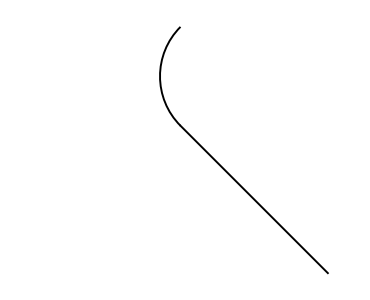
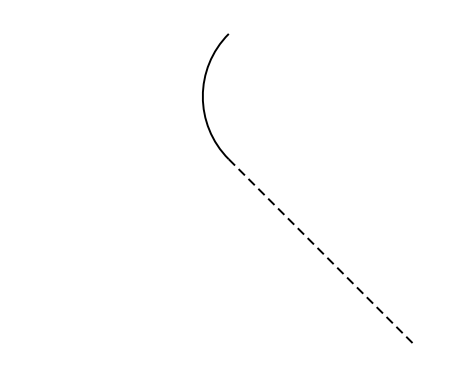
line: (254, 199) -> (322, 252), solid -> dashed

